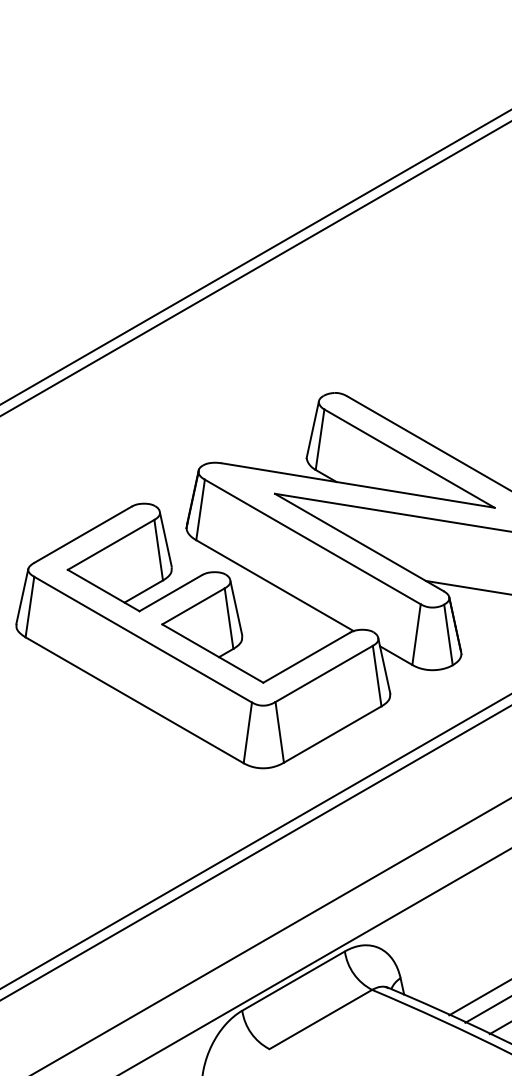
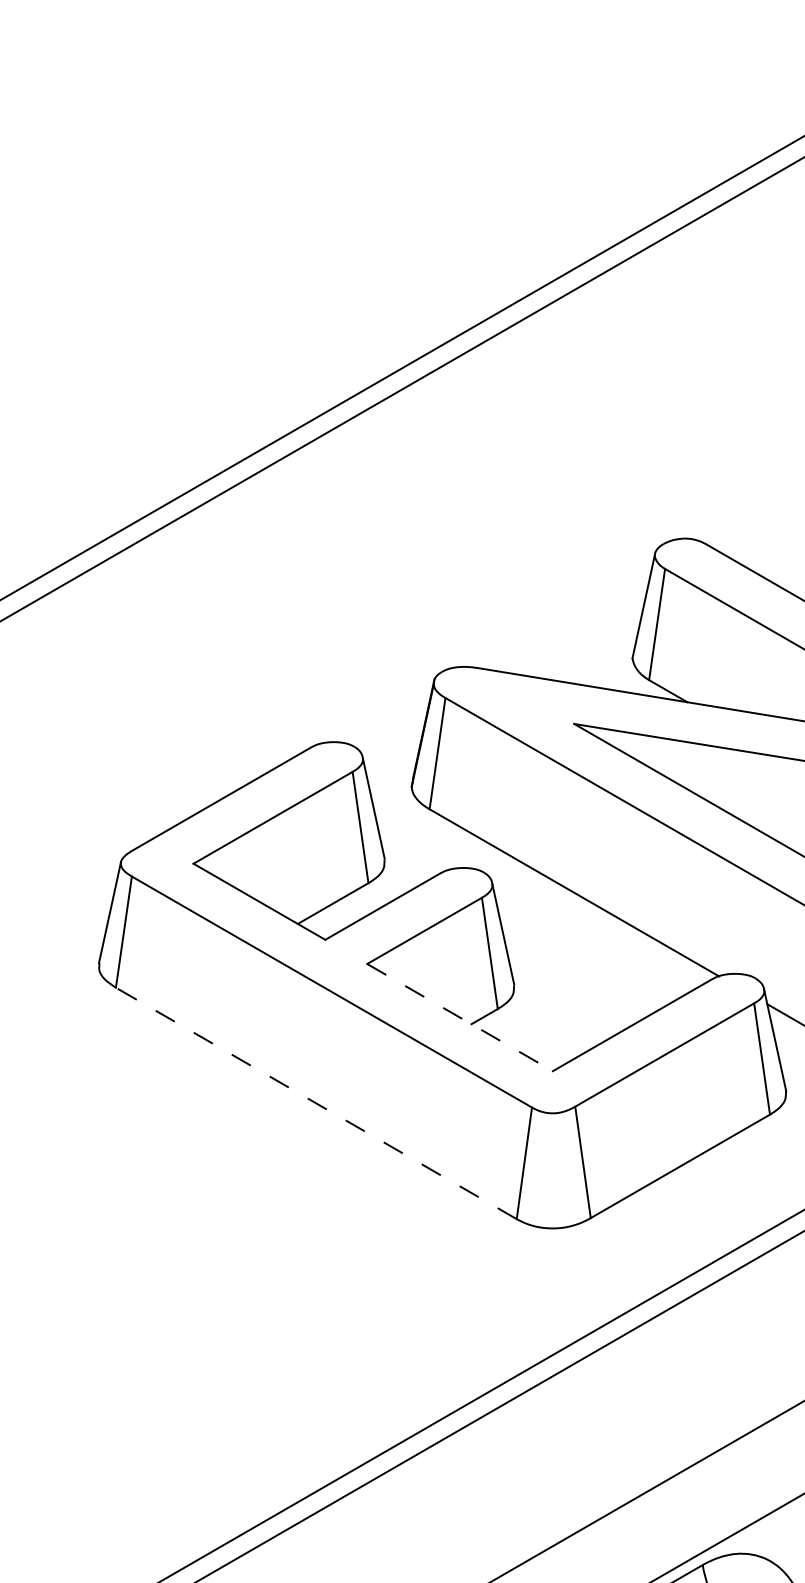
line: (213, 653) -> (461, 1017), solid -> dashed
line: (134, 700) -> (316, 1103), solid -> dashed

